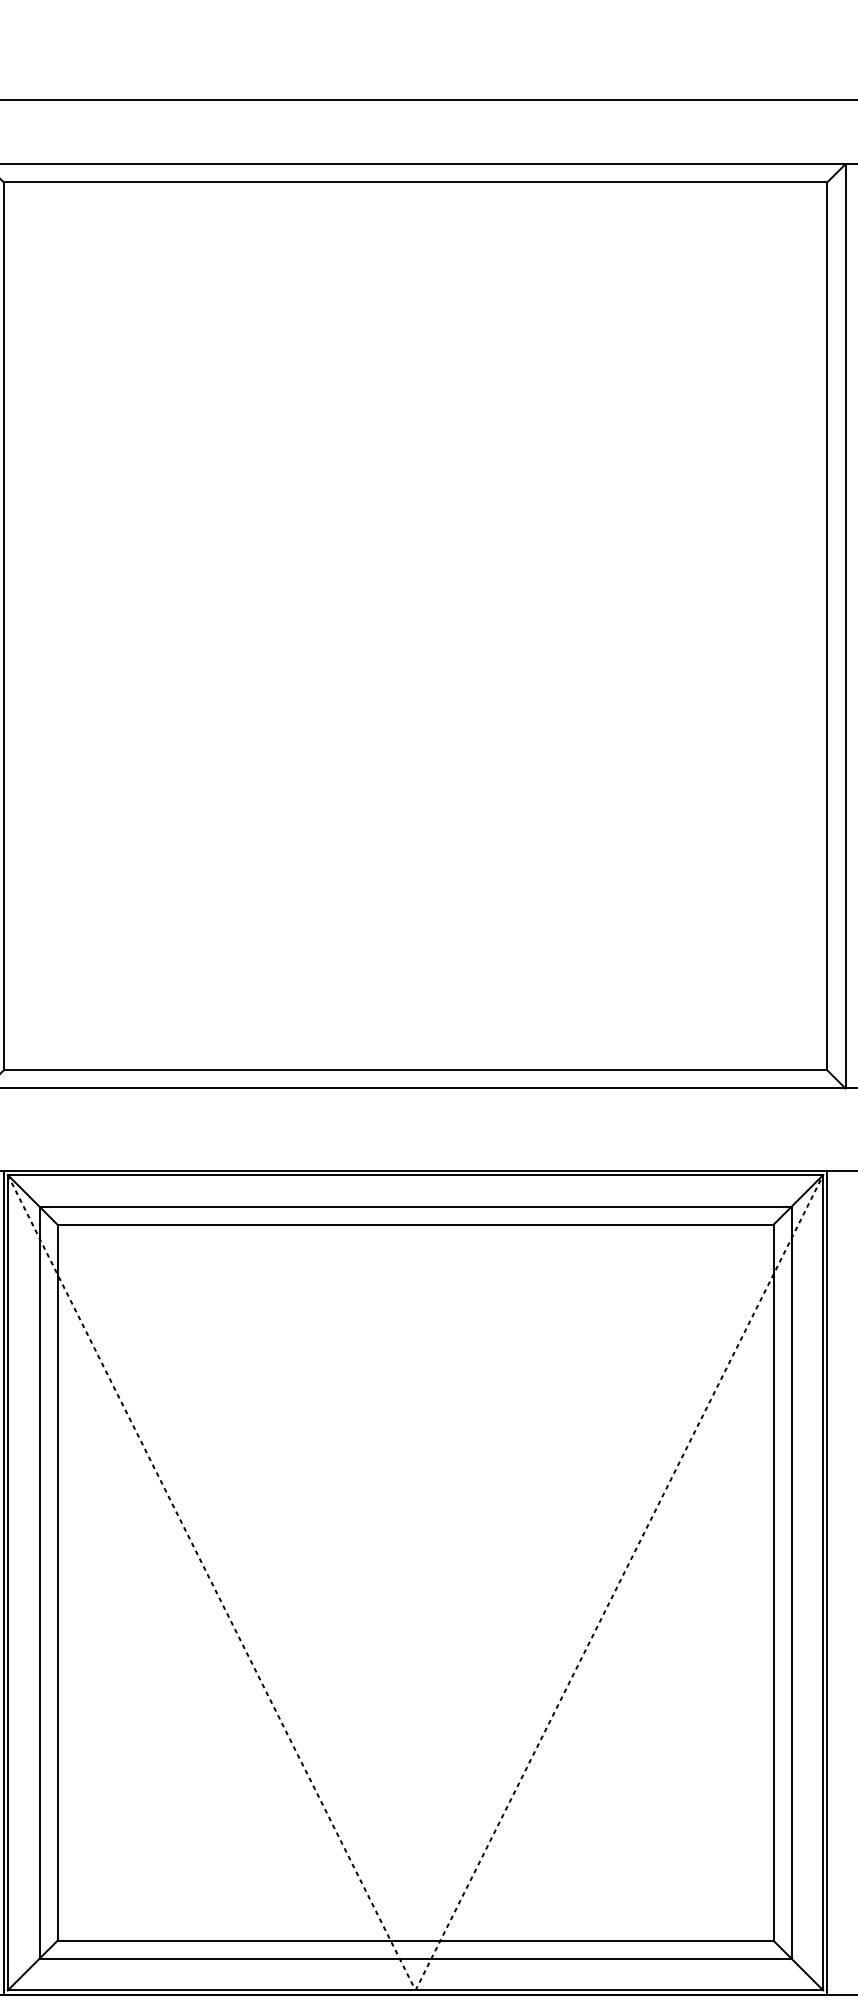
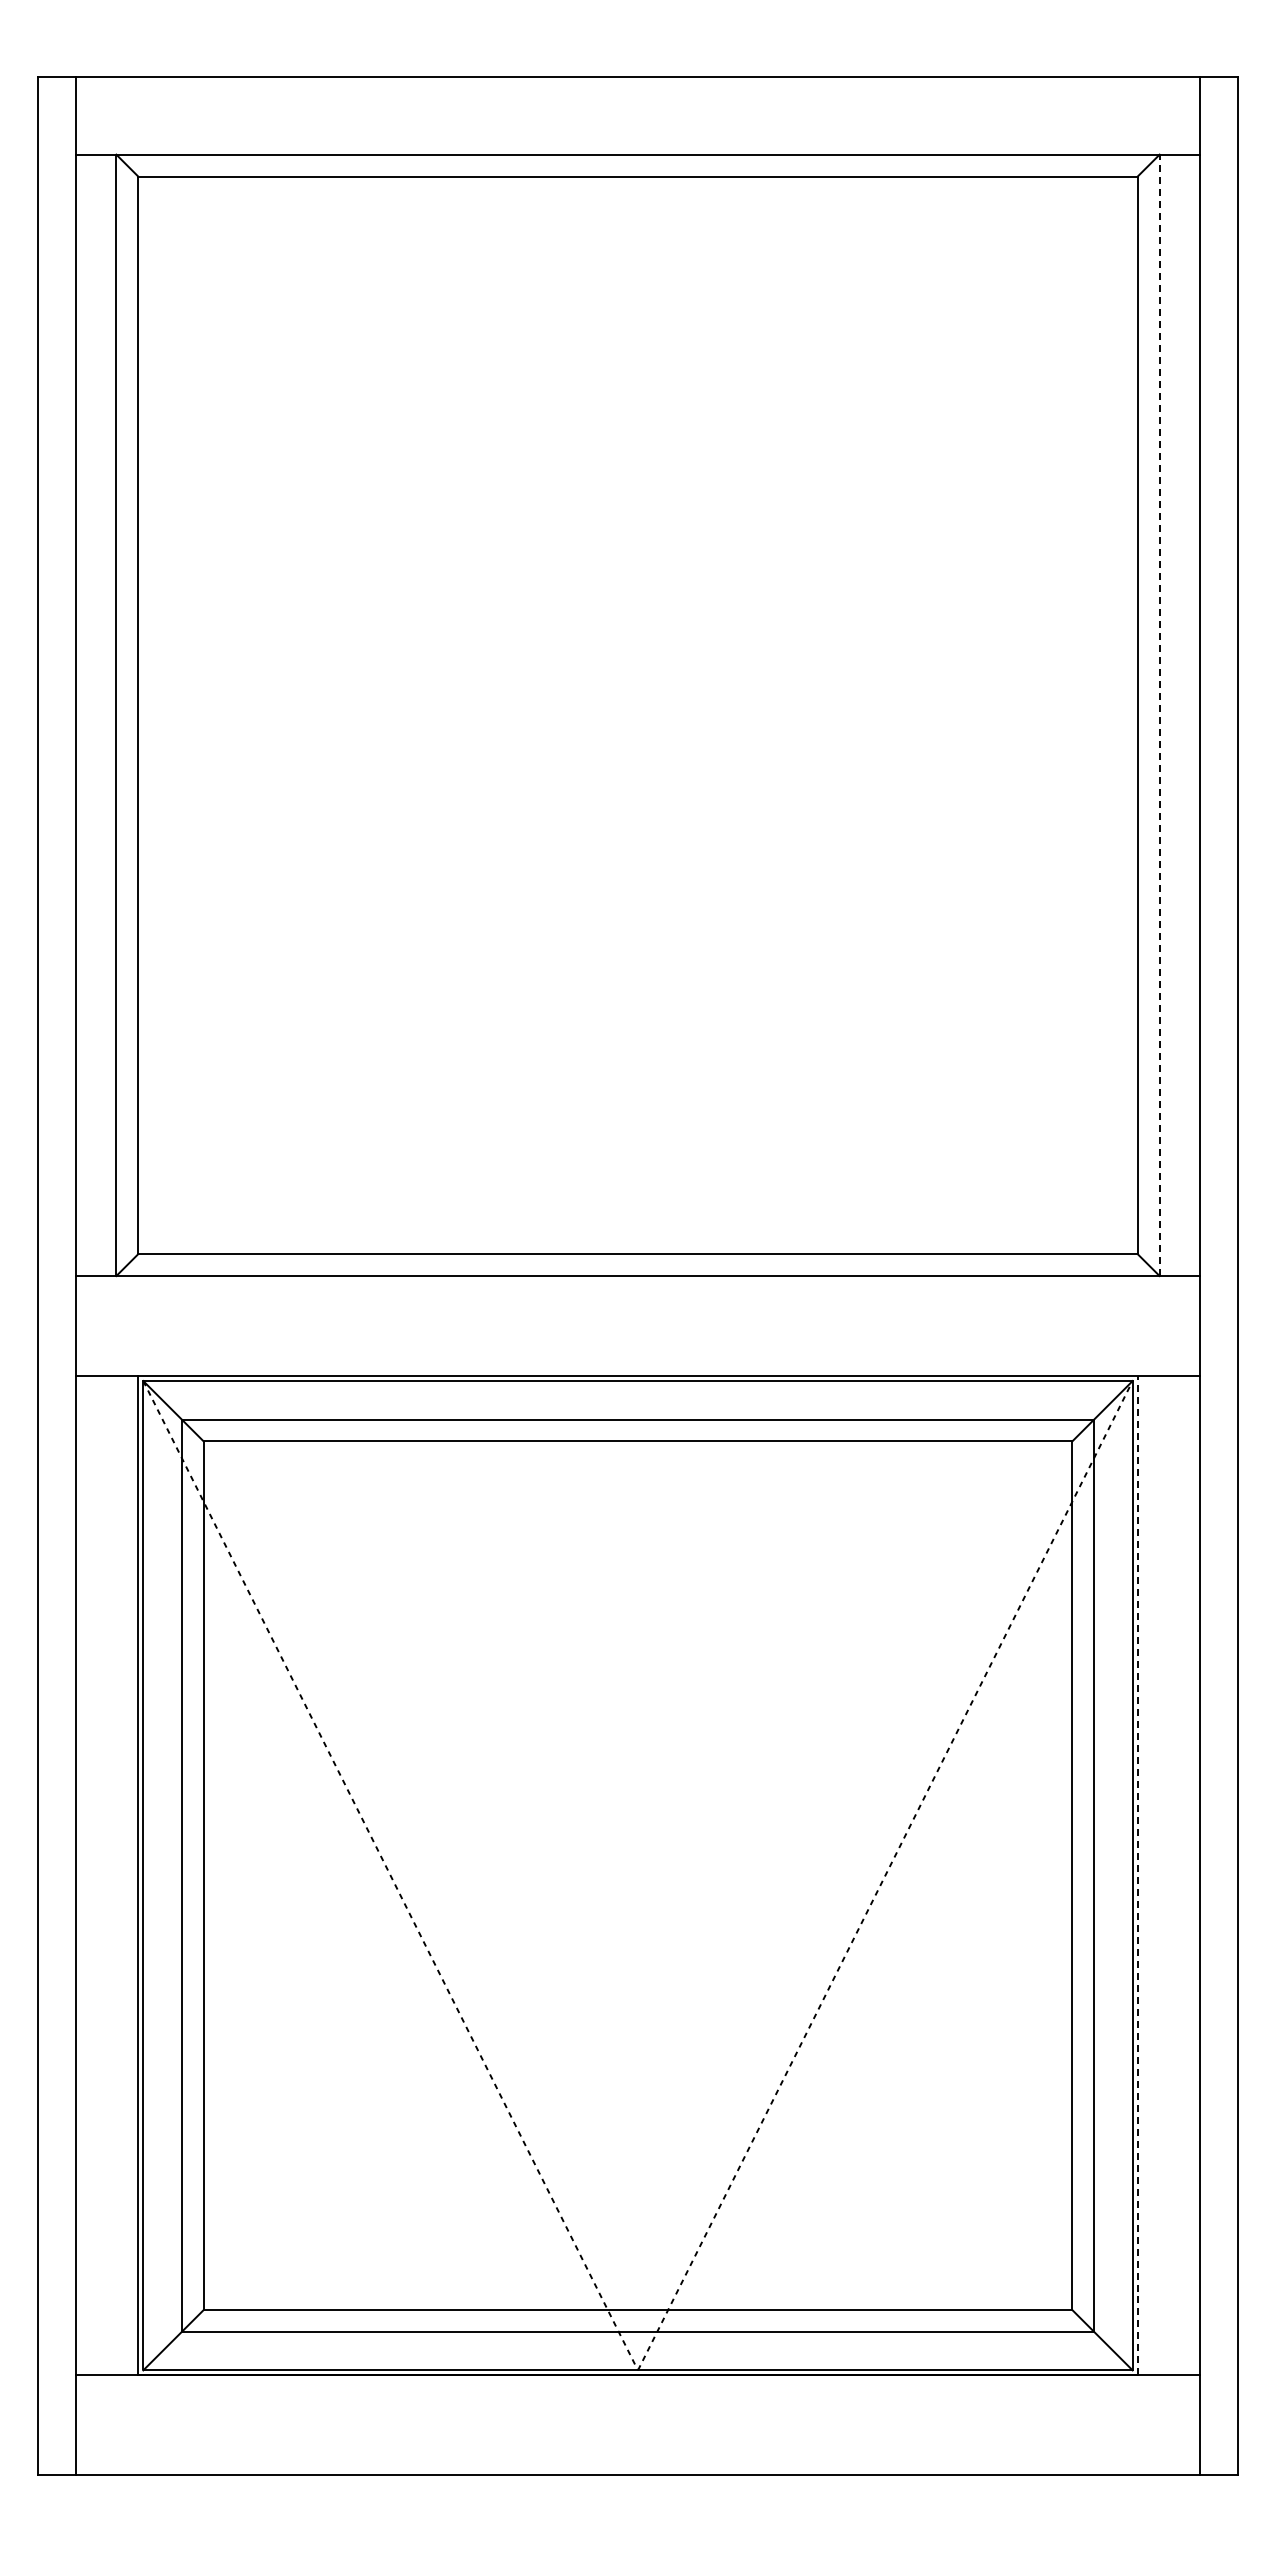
line: (845, 626) -> (1159, 715), solid -> dashed
line: (827, 1582) -> (1137, 1875), solid -> dashed

